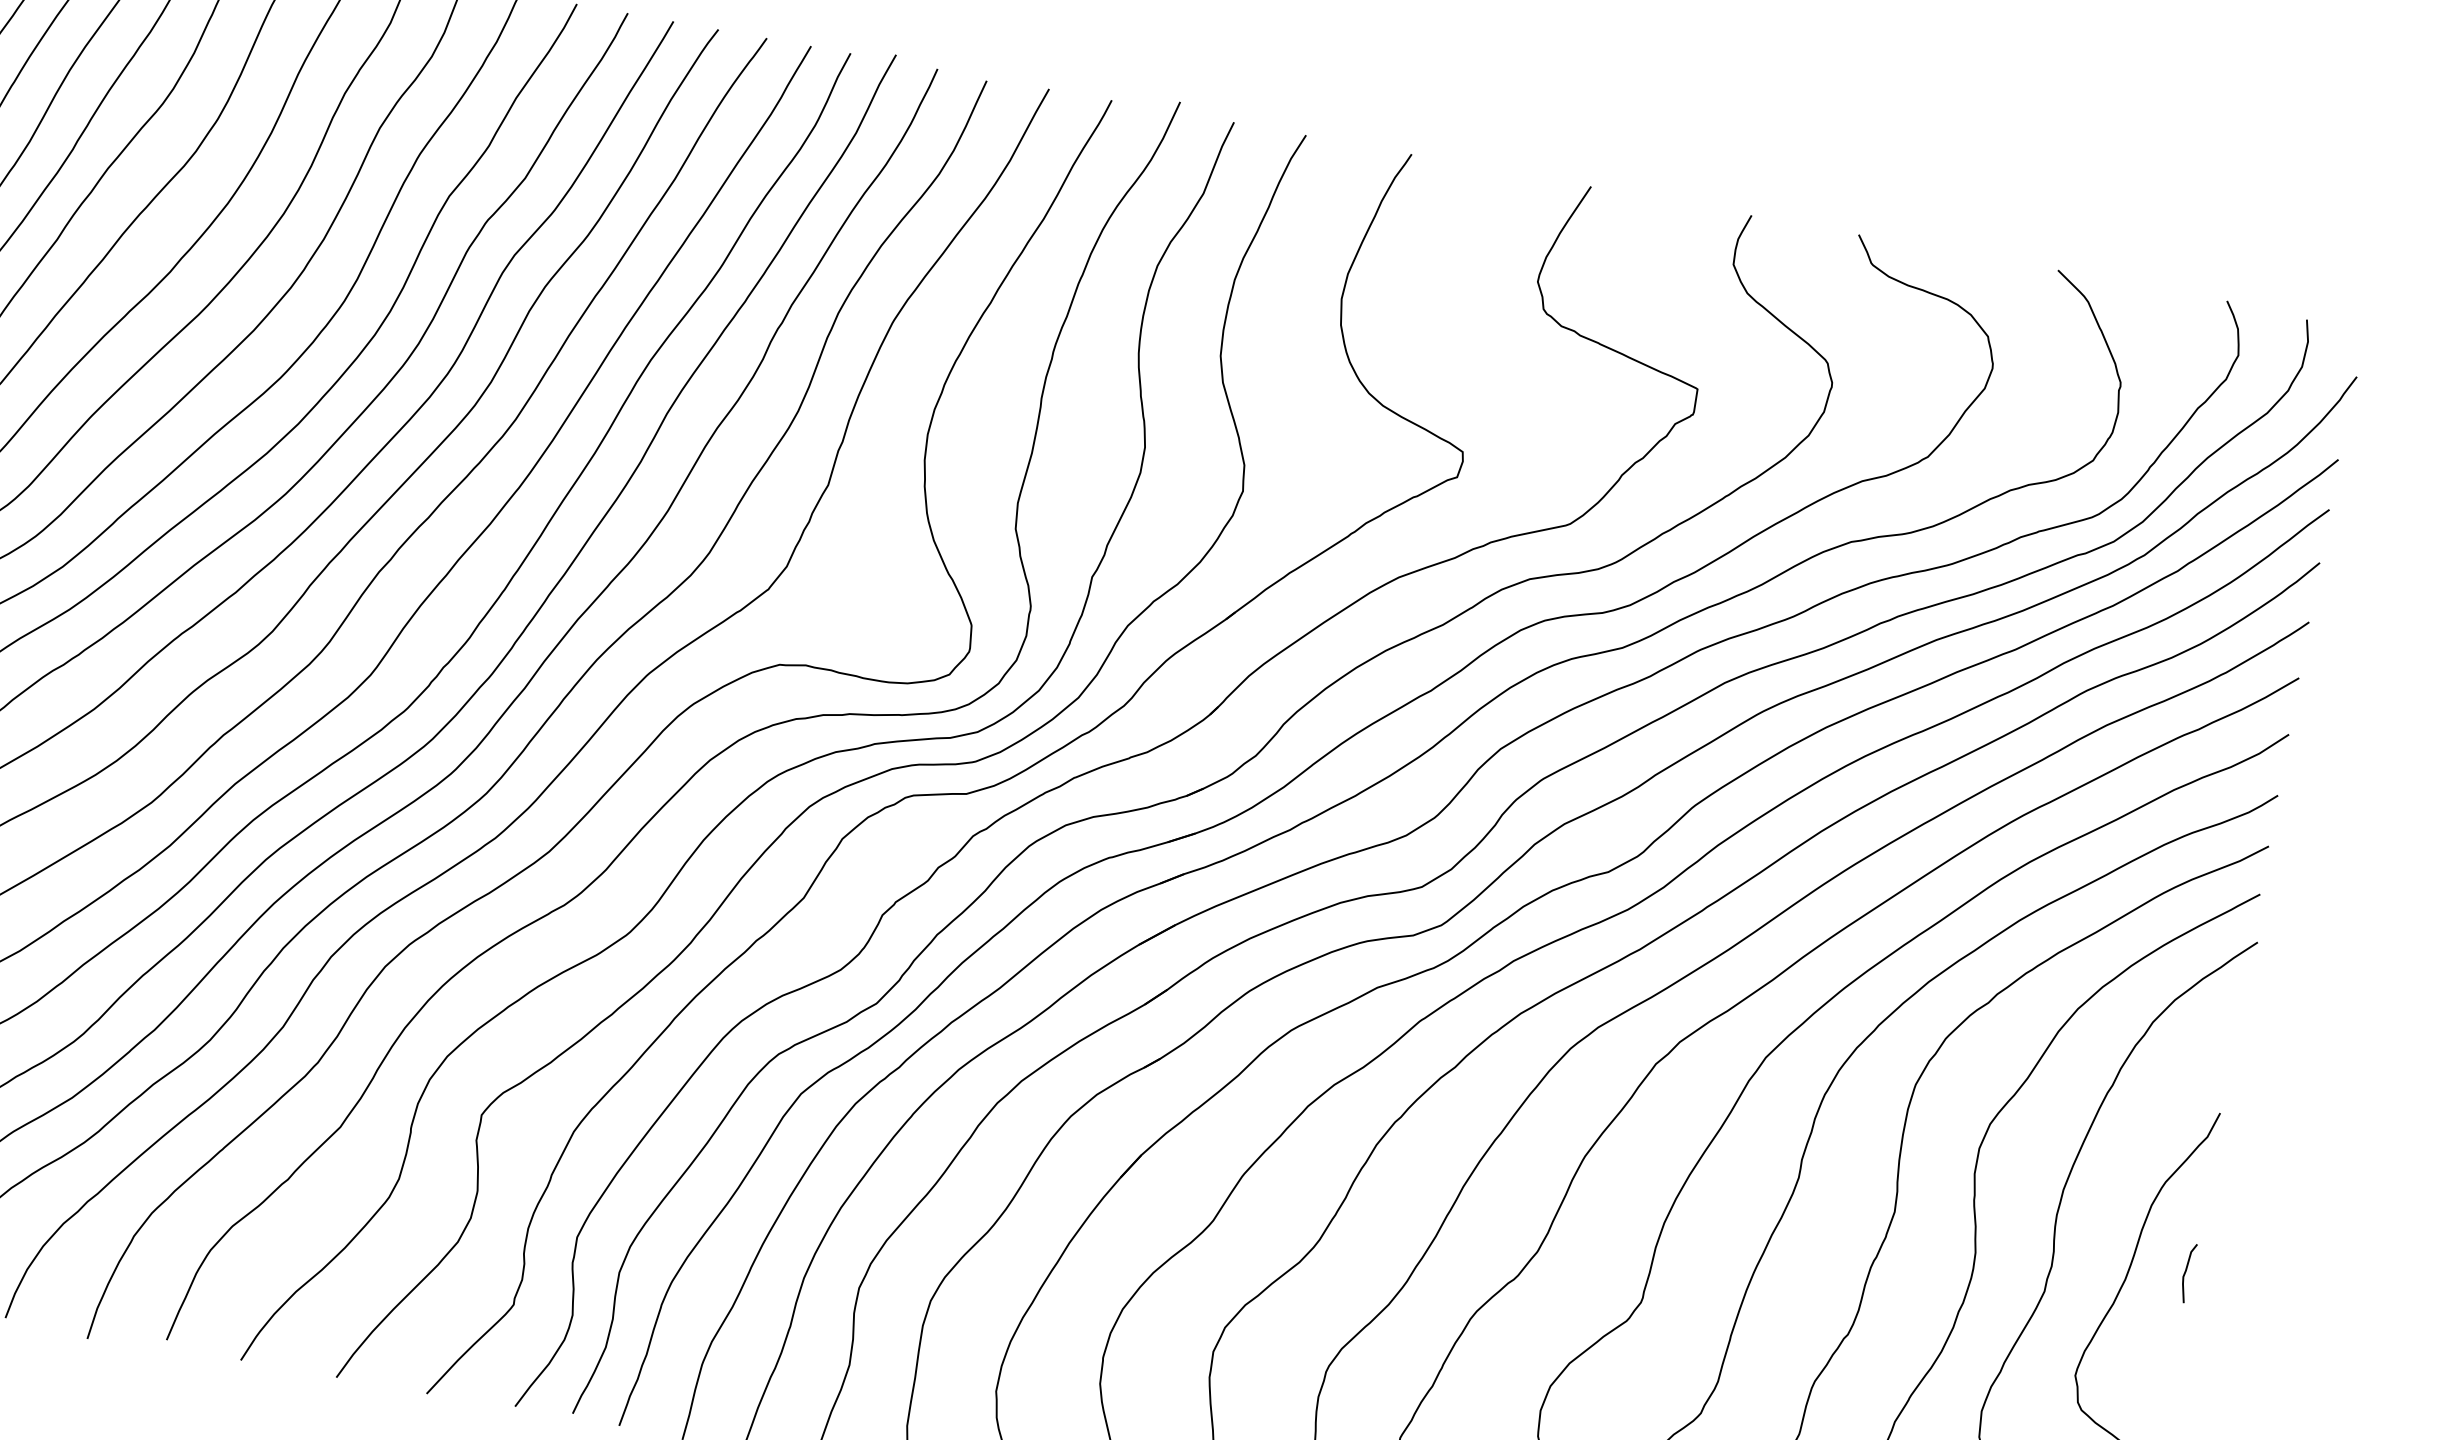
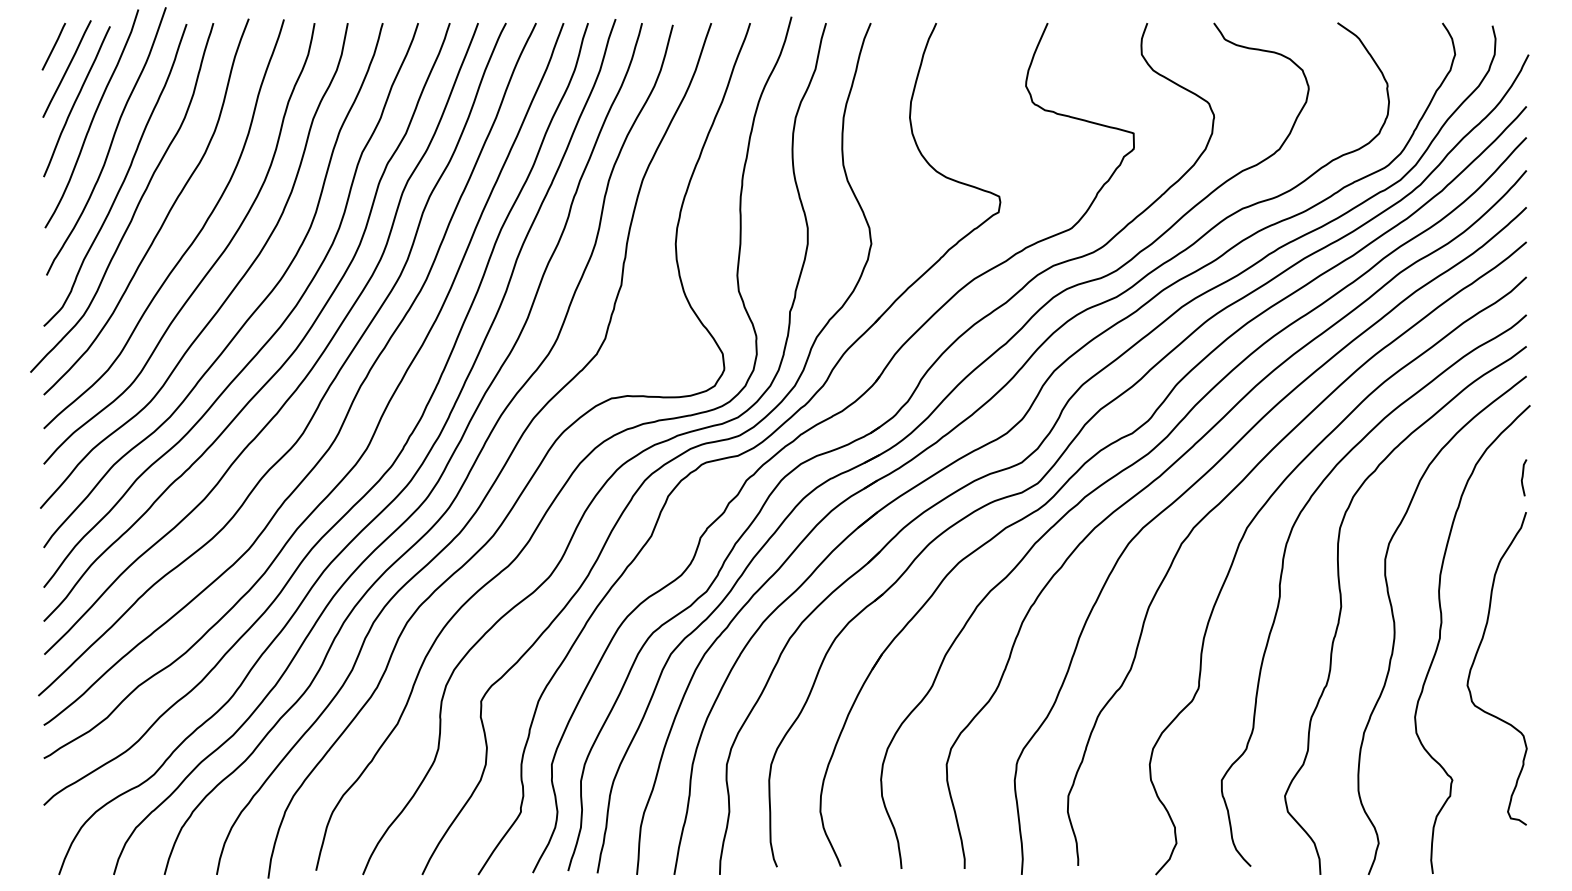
curve: (2187, 1272) -> (1523, 477), moved

